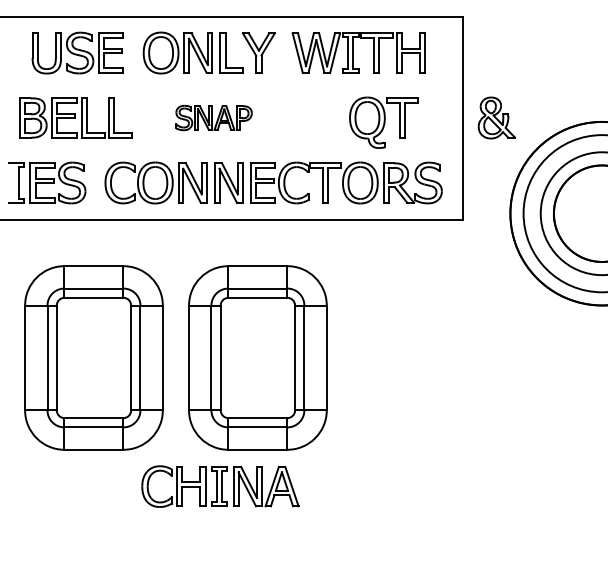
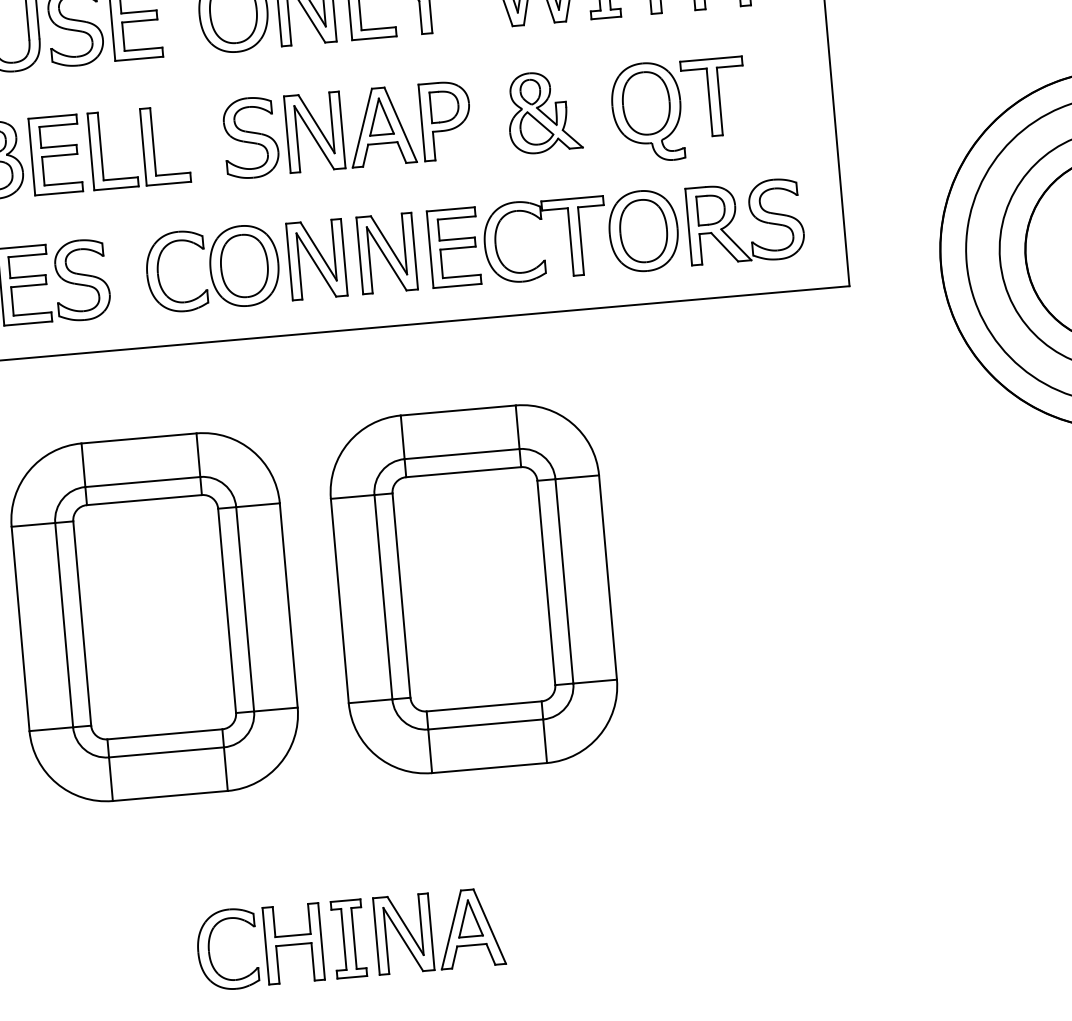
part: (213, 117) -> (346, 128), size x1.67
part: (496, 117) -> (543, 111), moved
part: (220, 486) -> (350, 938), moved

